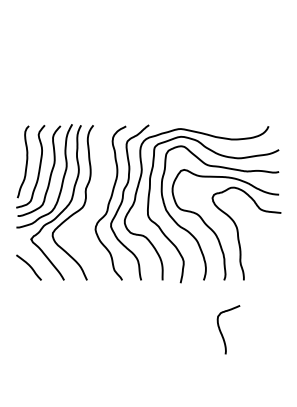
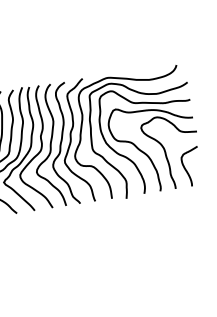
curve: (95, 202) -> (49, 145), added
curve: (222, 333) -> (187, 170), moved

